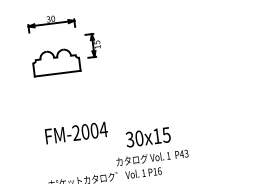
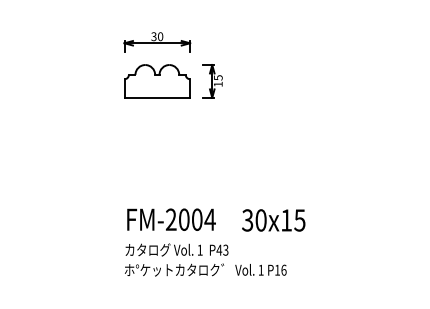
part: (56, 62) -> (157, 81), moved
text: (76, 132) -> (171, 219), moved
text: (151, 157) -> (176, 249), moved

